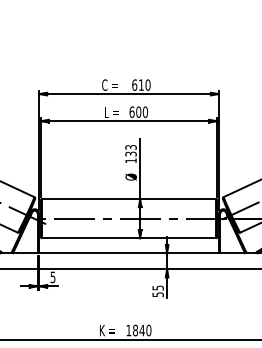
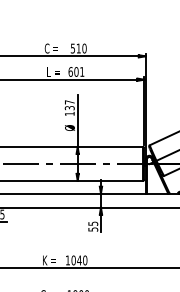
text: (134, 84) -> (72, 48), 610 -> 510
text: (144, 111) -> (81, 71), 600 -> 601
text: (130, 147) -> (69, 102), 133 -> 137
text: (135, 330) -> (73, 260), 1840 -> 1040

